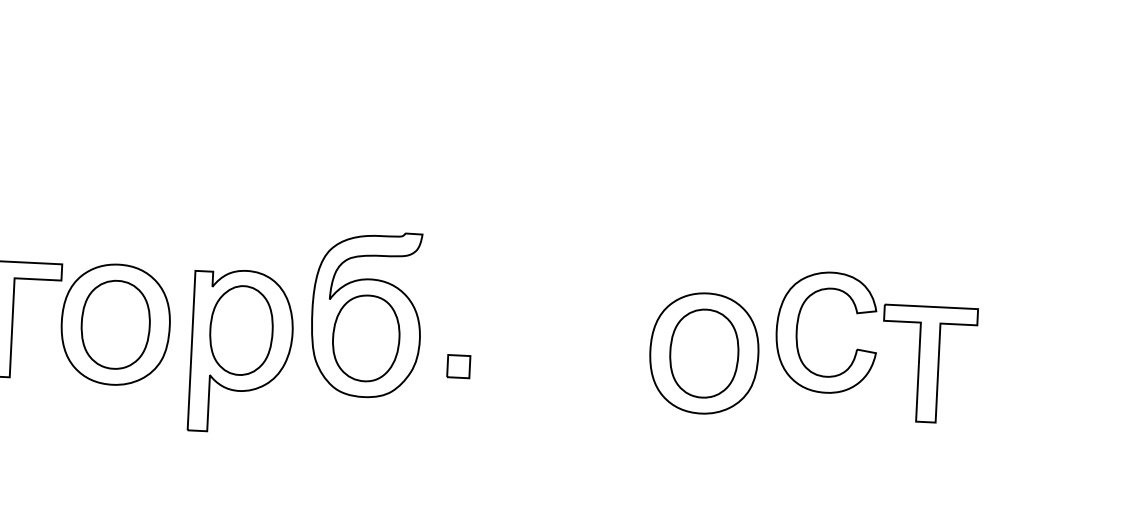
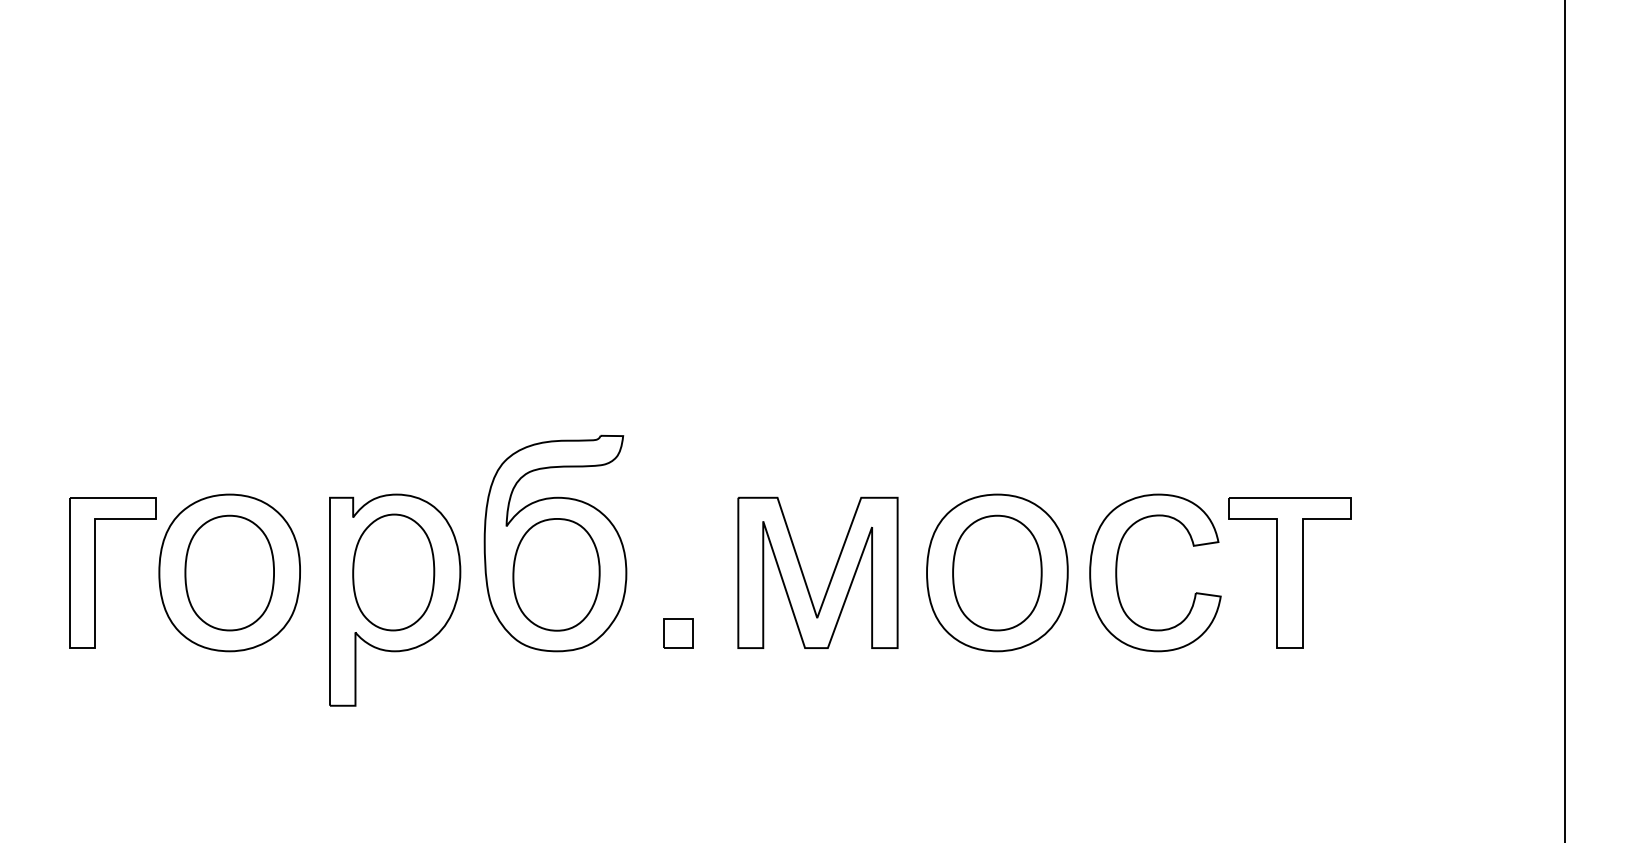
part: (797, 330) -> (1117, 572), moved
part: (556, 348) -> (804, 575), added
part: (458, 366) -> (678, 633), moved

